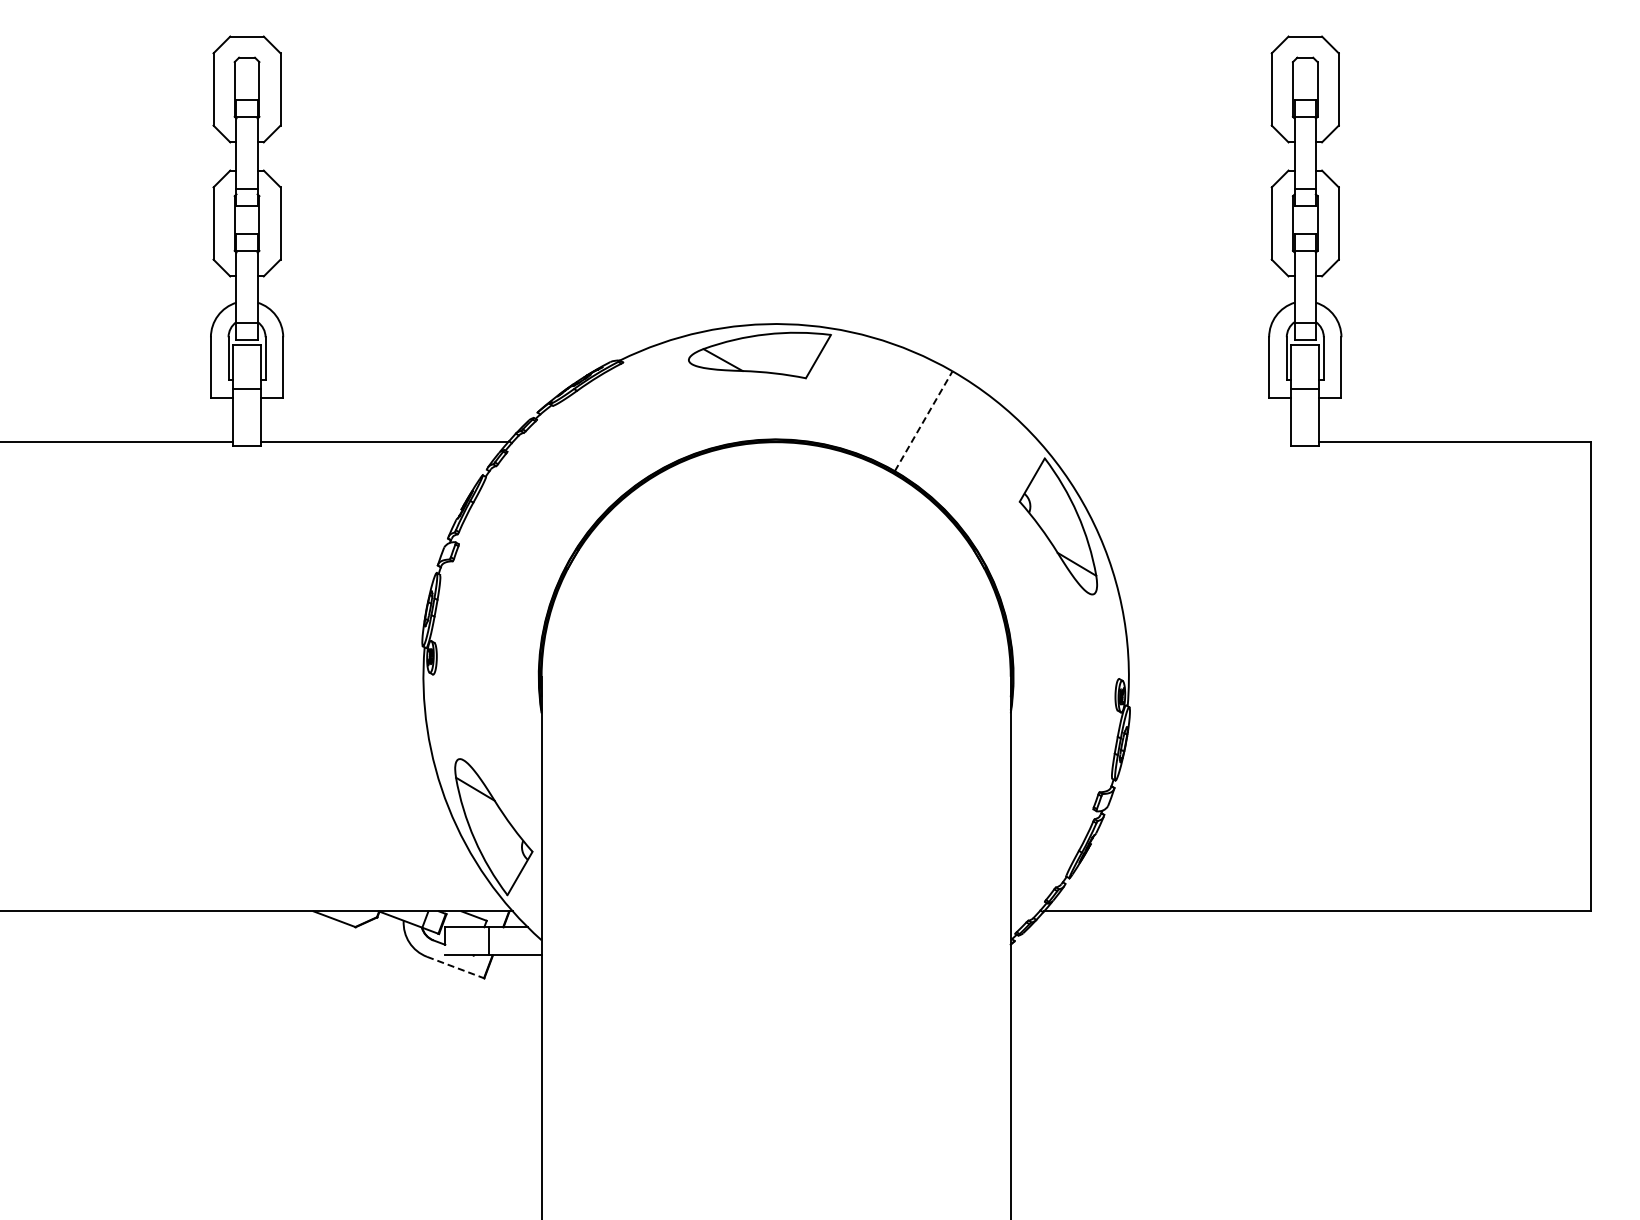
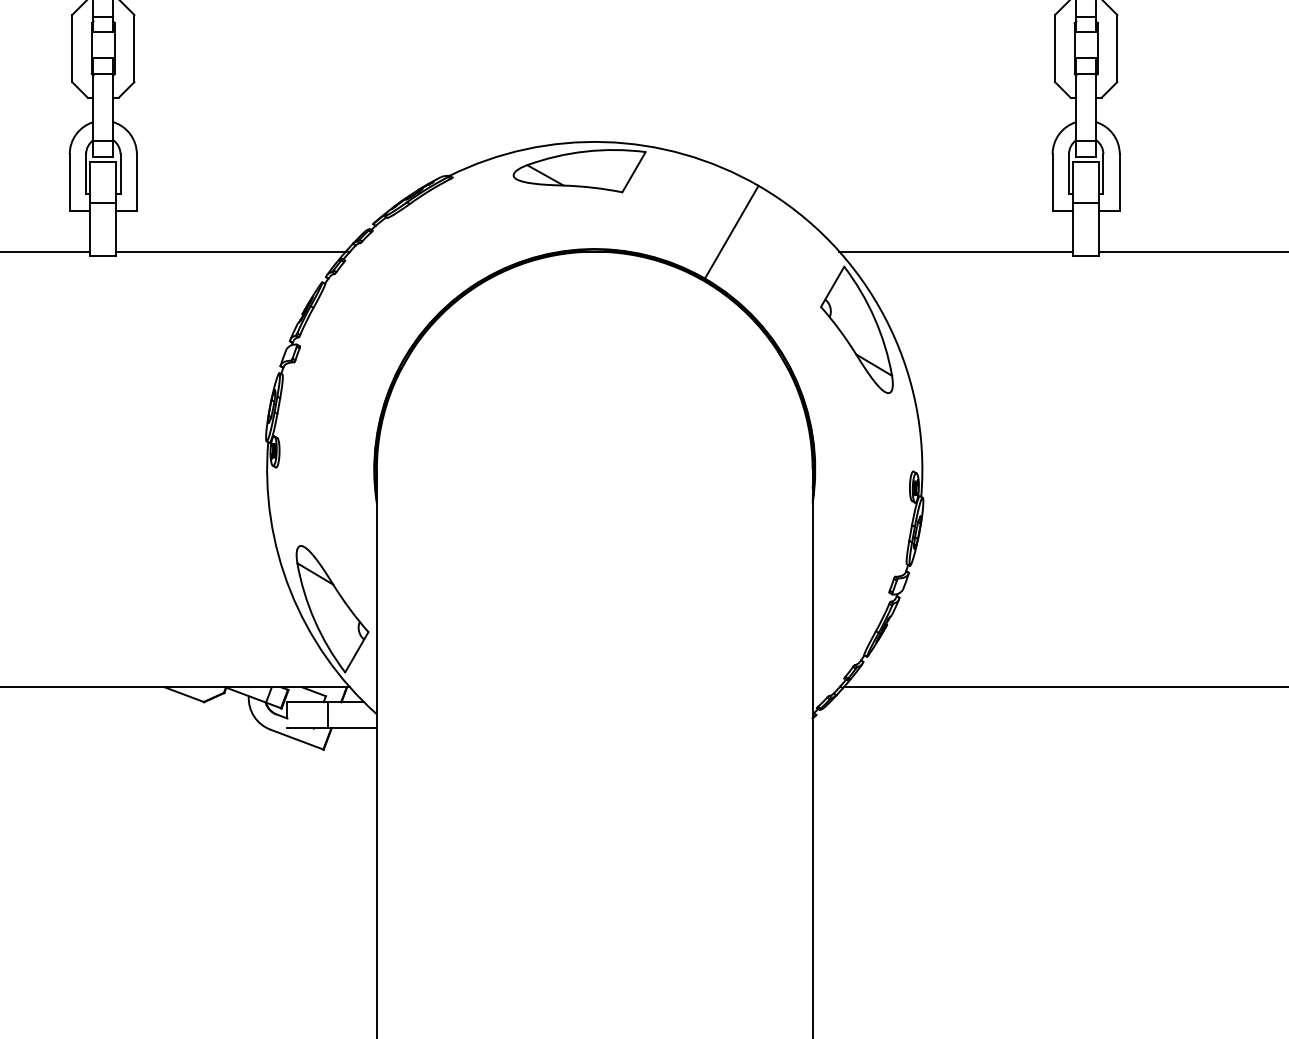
line: (923, 421) -> (731, 232), dashed -> solid
line: (1165, 442) -> (956, 251), added
line: (456, 967) -> (297, 739), dashed -> solid

